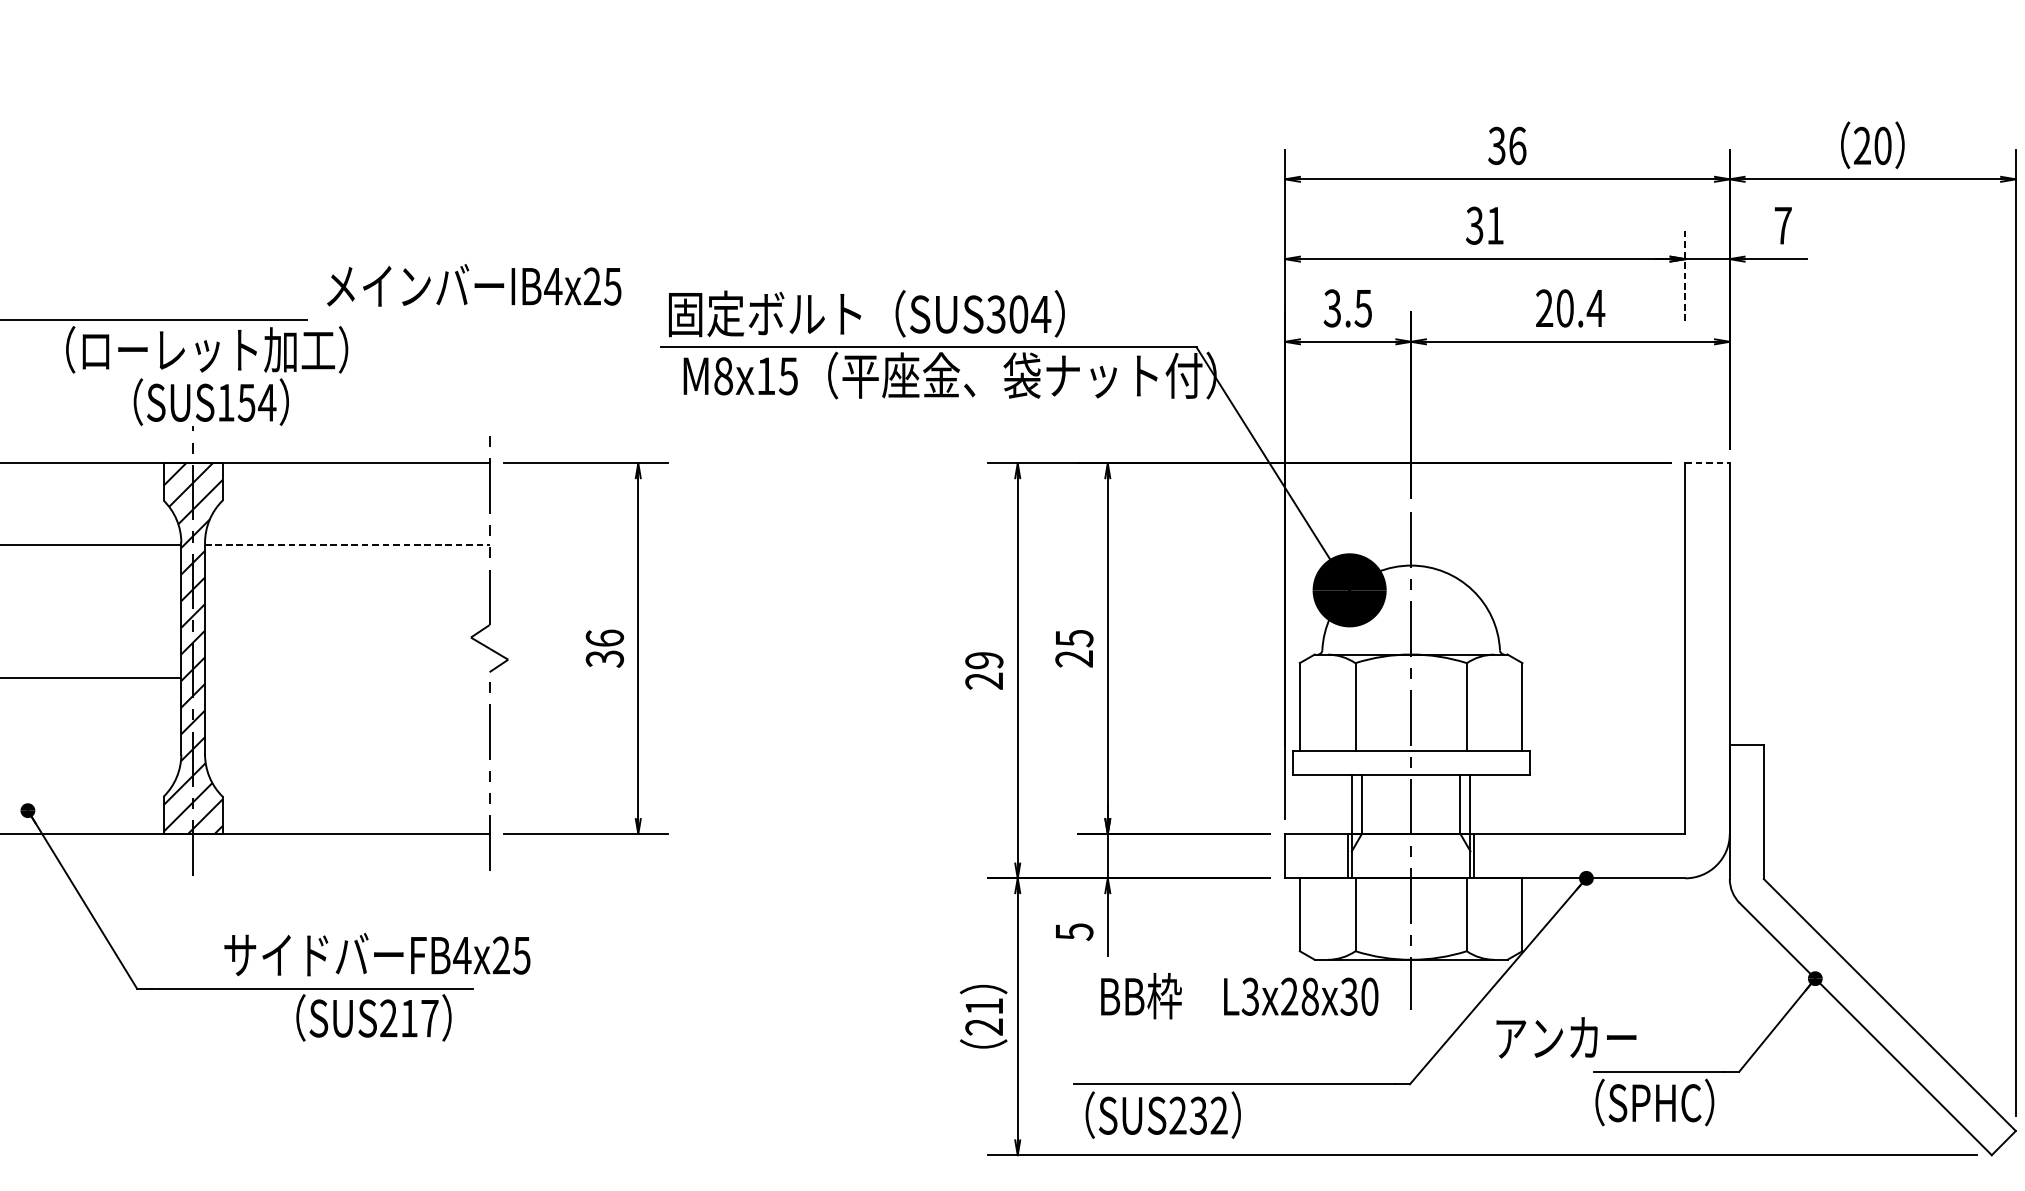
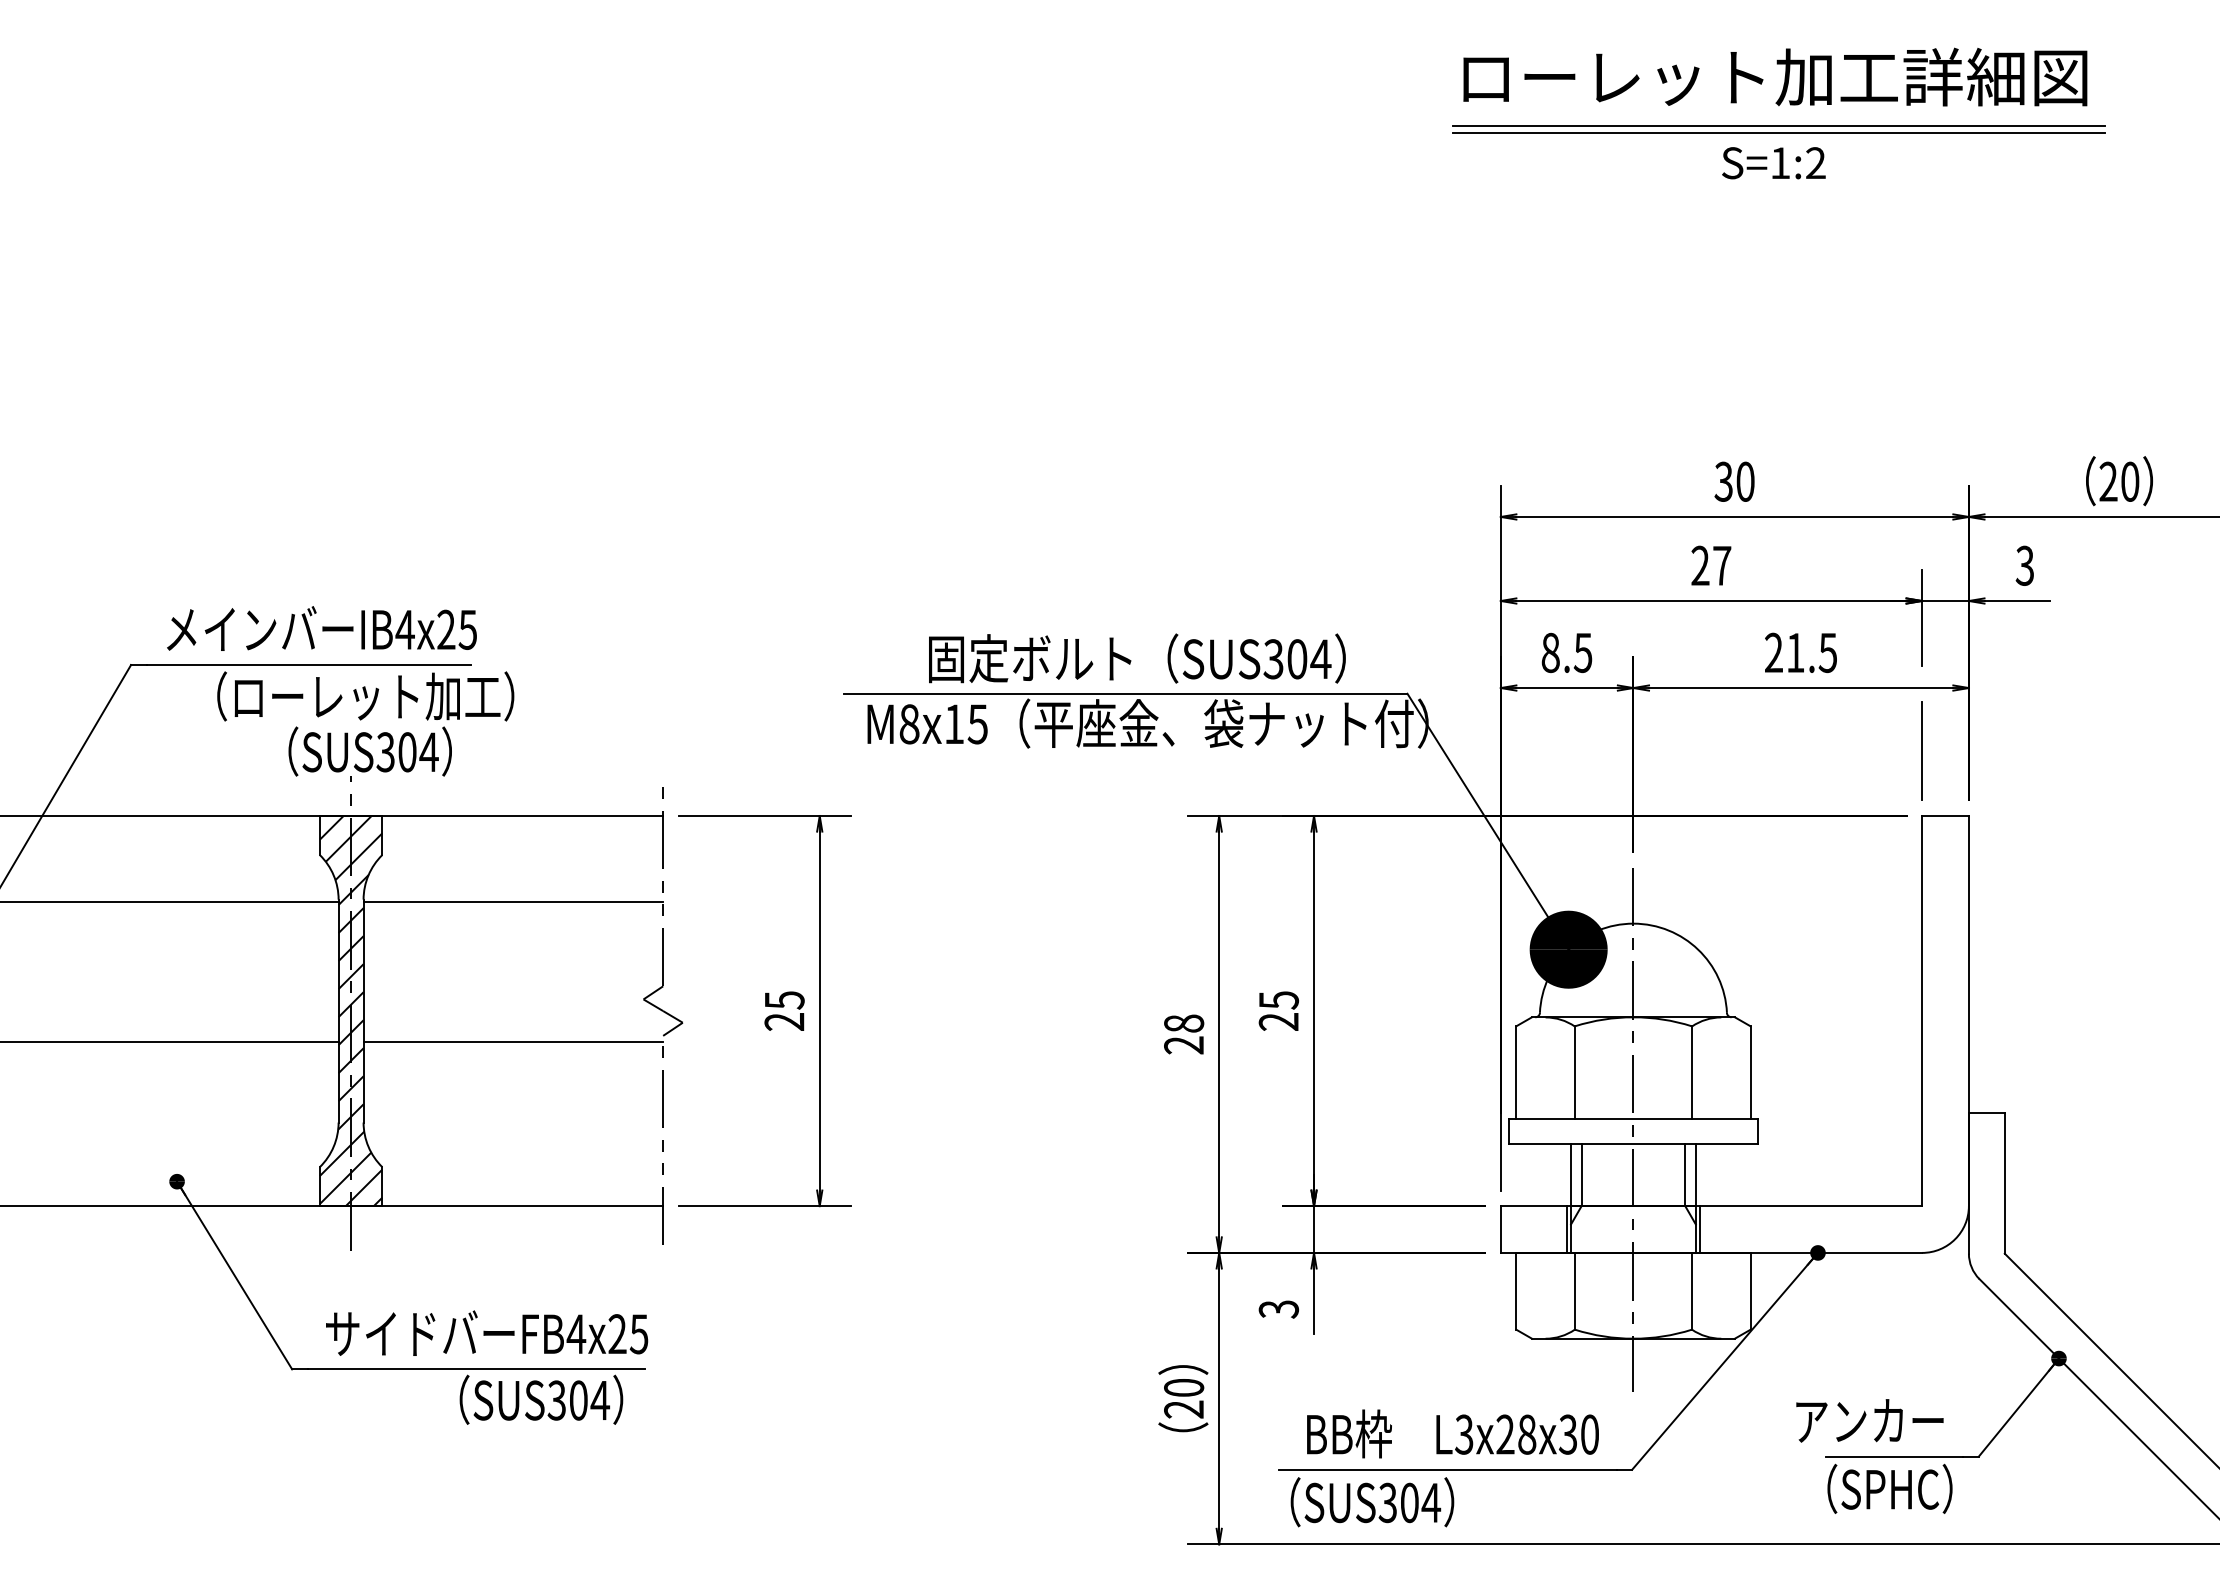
text: (1517, 145) -> (1745, 481), 36 -> 30
text: (1485, 225) -> (1711, 565), 31 -> 27
text: (1782, 225) -> (2024, 565), 7 -> 3
line: (1685, 274) -> (1922, 617), dashed -> solid
text: (473, 285) -> (321, 628), moved
text: (1332, 308) -> (1550, 652), 3.5 -> 8.5
text: (1580, 308) -> (1811, 652), 20.4 -> 21.5
text: (866, 313) -> (1137, 658), moved
line: (1685, 402) -> (1922, 751), added
text: (236, 403) -> (396, 752), SUS154 -> SUS304
line: (1708, 463) -> (1946, 816), dashed -> solid
line: (347, 544) -> (513, 901), dashed -> solid
text: (604, 649) -> (784, 1011), 36 -> 25
text: (984, 660) -> (1184, 1023), 29 -> 28
line: (347, 678) -> (513, 1042), added
text: (1074, 932) -> (1278, 1309), 5 -> 3
text: (377, 953) -> (487, 1332), moved
text: (1239, 995) -> (1452, 1433), moved
text: (984, 1006) -> (1184, 1387), 21 -> 20
text: (409, 1018) -> (578, 1400), SUS217 -> SUS304
text: (1566, 1037) -> (1869, 1420), moved
text: (1198, 1115) -> (1409, 1502), SUS232 -> SUS304

